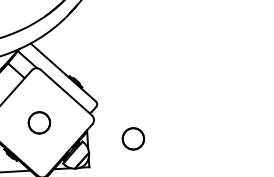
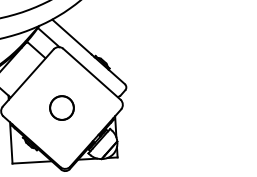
circle: (132, 138) -> (165, 125), removed

